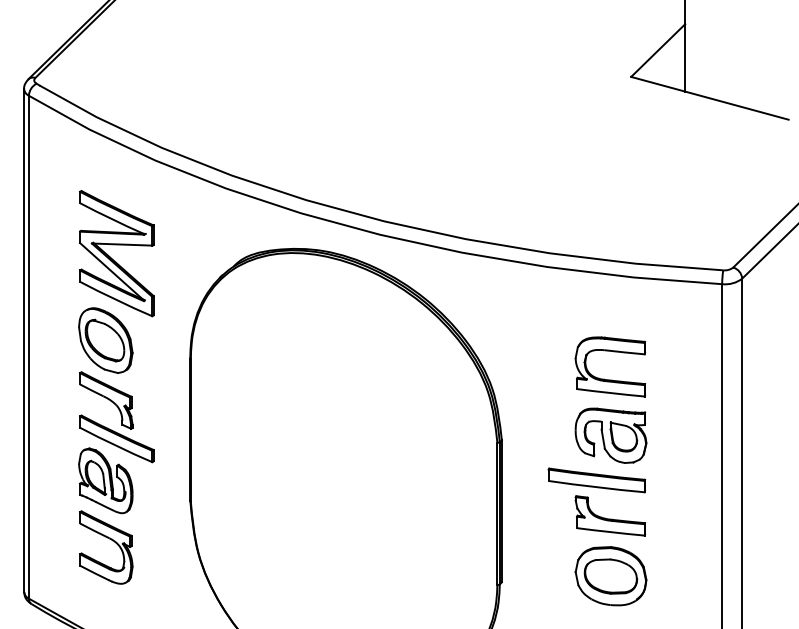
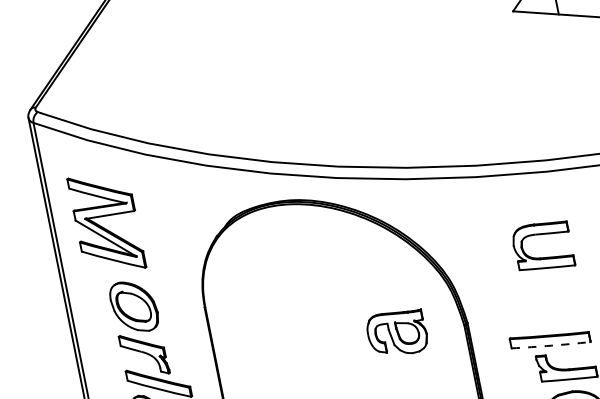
part: (111, 257) -> (103, 227), moved
part: (610, 435) -> (396, 333), moved
arc: (596, 487) -> (551, 345), solid -> dashed

